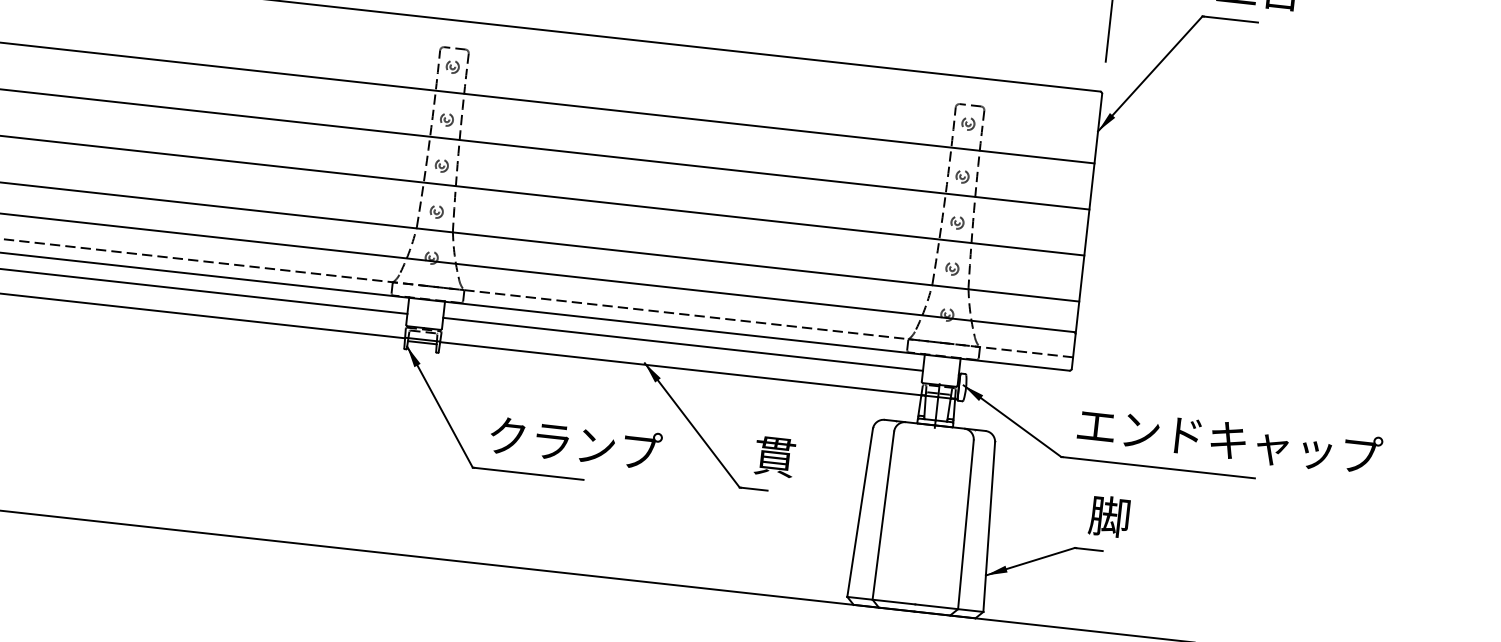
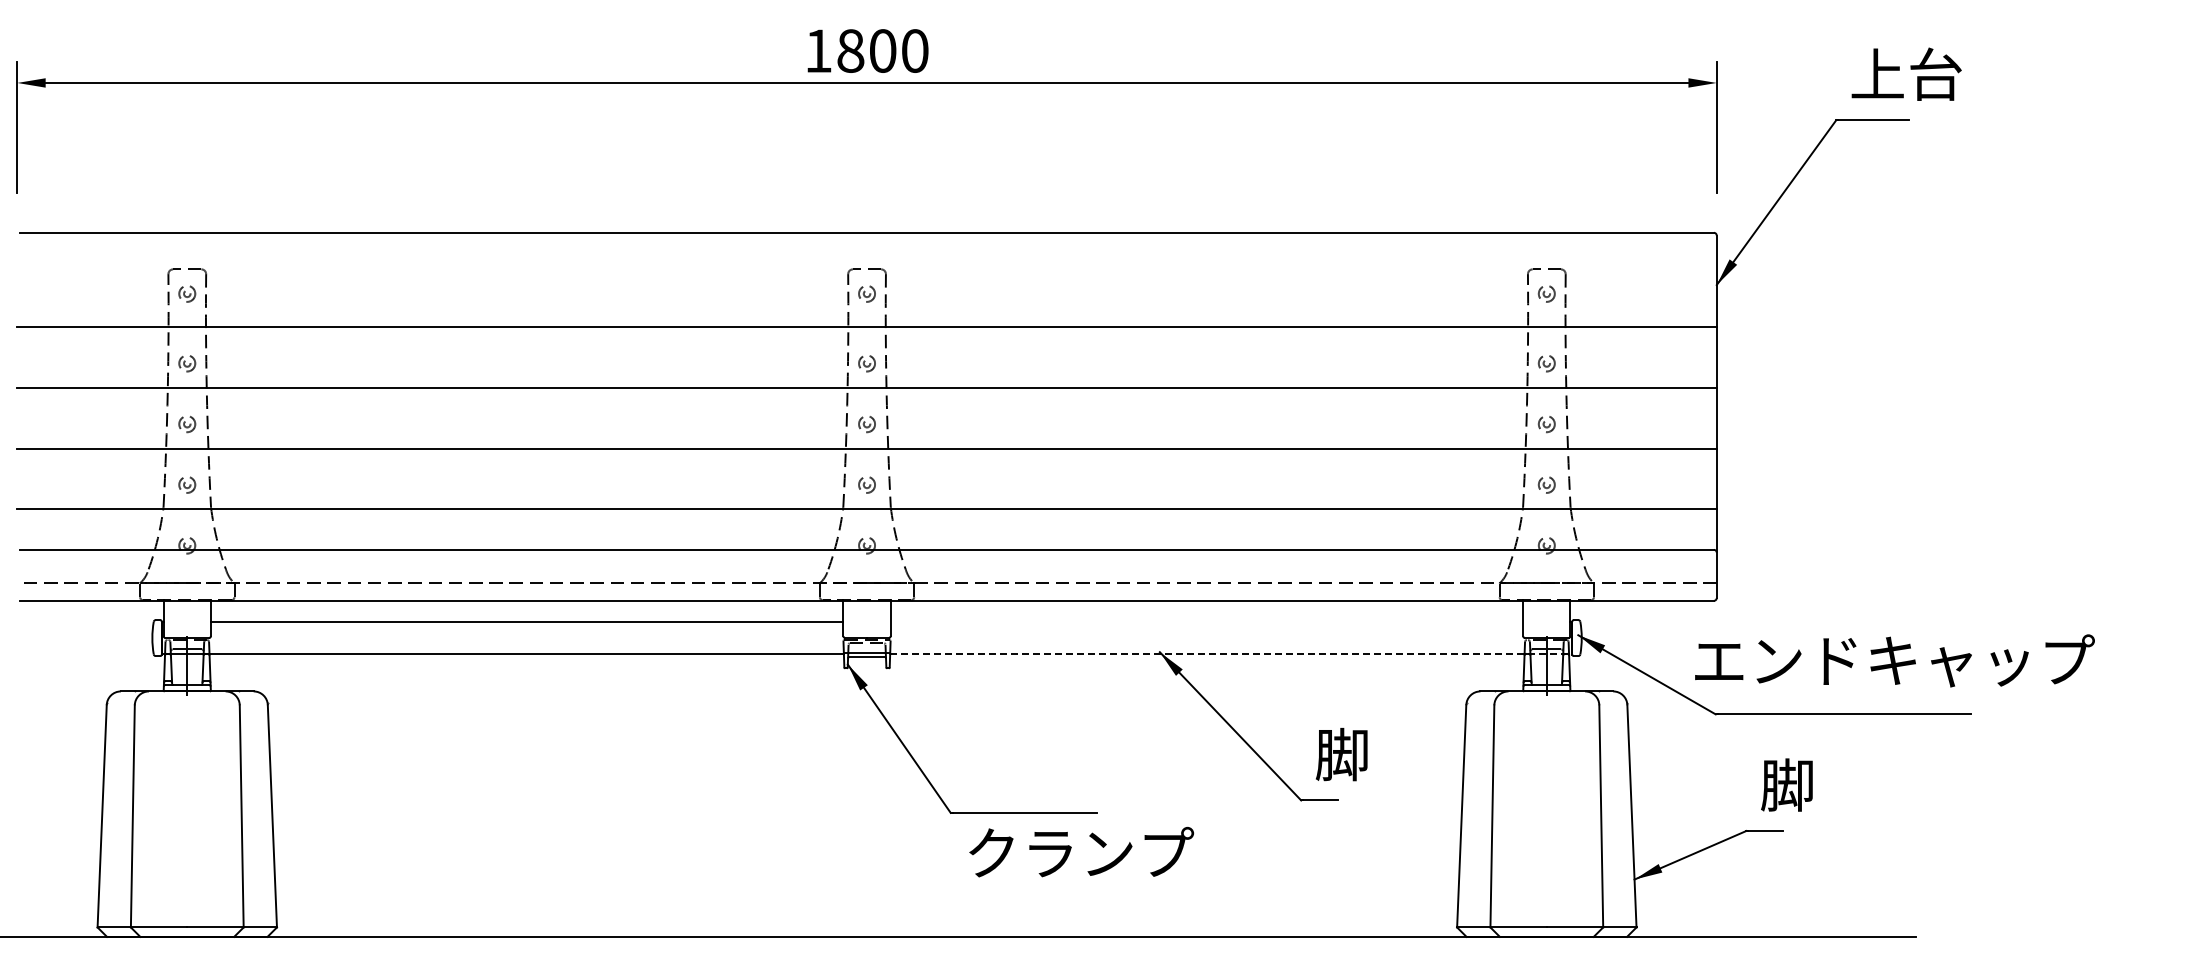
line: (682, 344) -> (1206, 622), removed
line: (699, 371) -> (1231, 654), solid -> dashed
text: (1229, 440) -> (1894, 660), moved
text: (575, 442) -> (1081, 851), moved
text: (774, 456) -> (1341, 754), 貫 -> 脚

